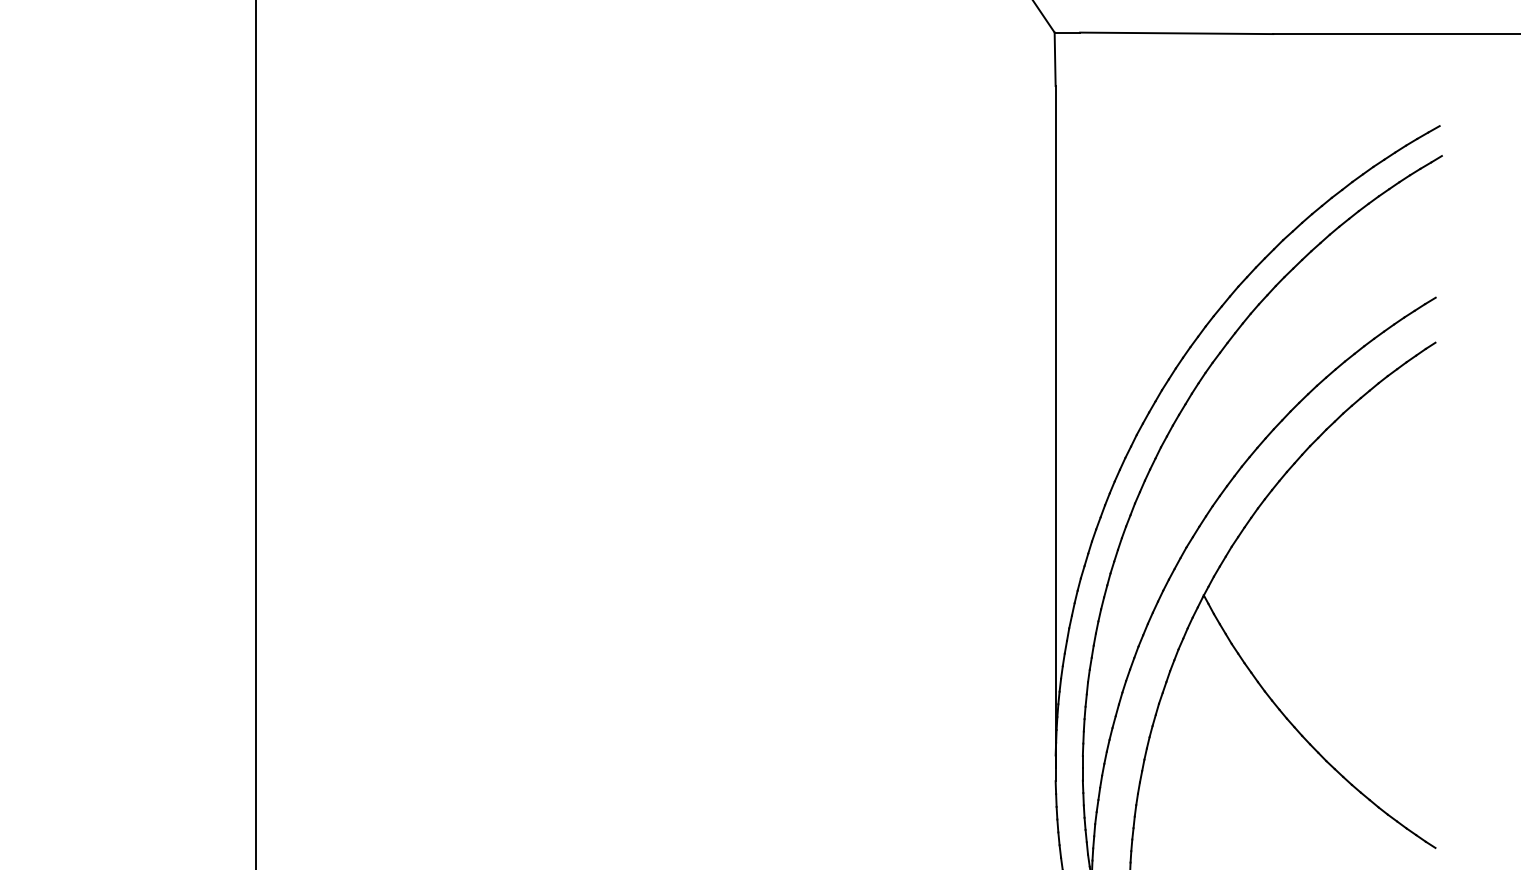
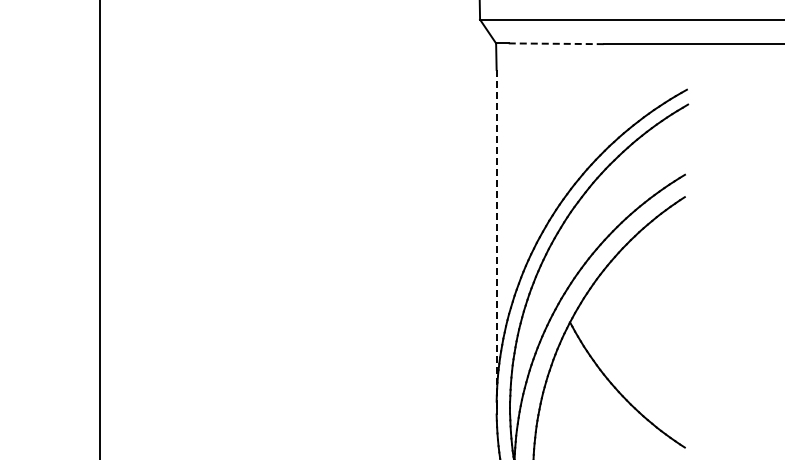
line: (1176, 32) -> (556, 43), solid -> dashed
line: (1055, 428) -> (496, 239), solid -> dashed

